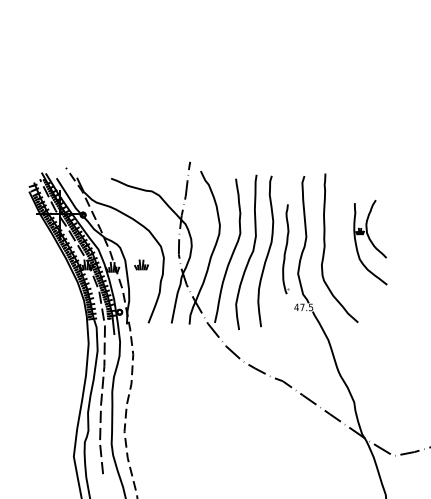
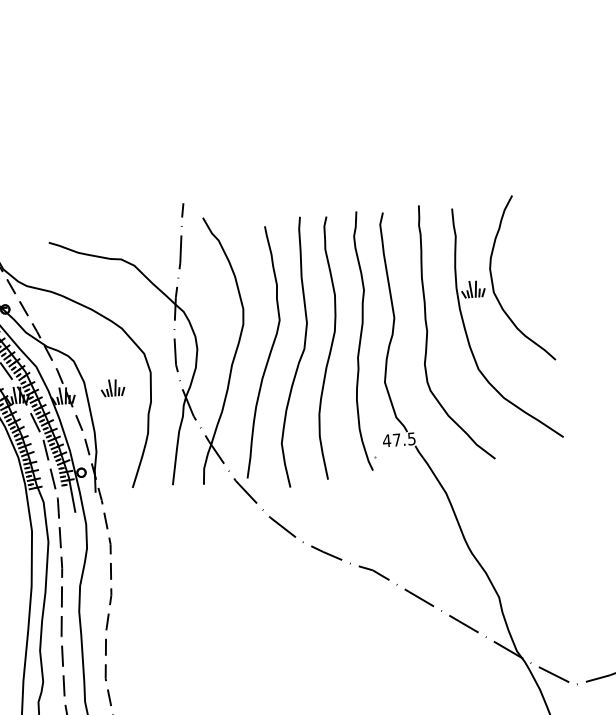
part: (370, 242) -> (505, 318), size x1.67
part: (285, 249) -> (359, 342), size x1.67

